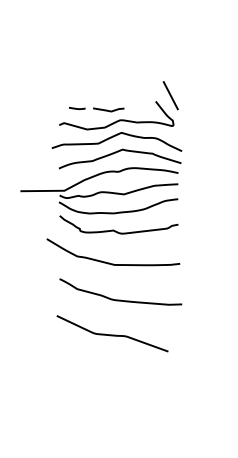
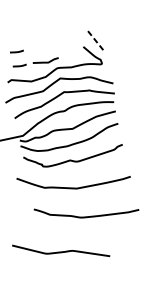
line: (77, 91) -> (17, 51), added
line: (170, 95) -> (94, 39), solid -> dashed
curve: (112, 334) -> (61, 251), moved

